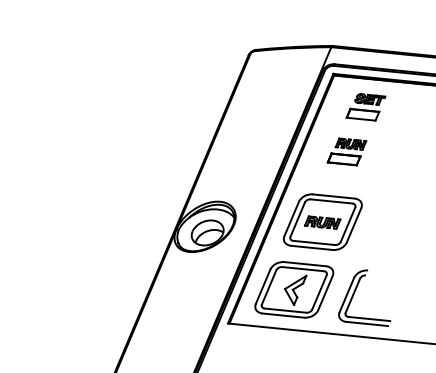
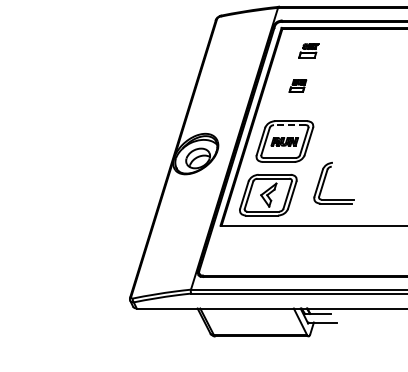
part: (365, 106) -> (308, 50), size x0.7
part: (346, 150) -> (297, 85), size x0.6
line: (330, 201) -> (289, 125), solid -> dashed
part: (356, 292) -> (325, 180), moved

